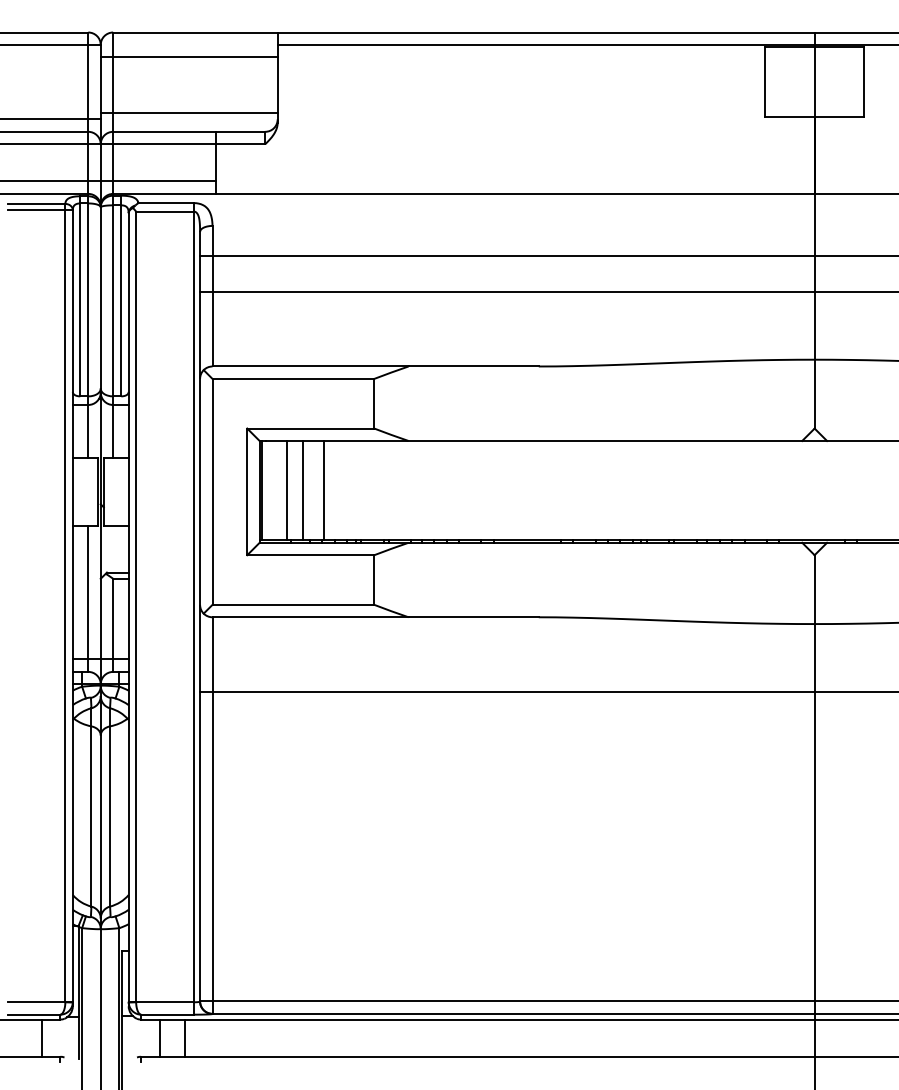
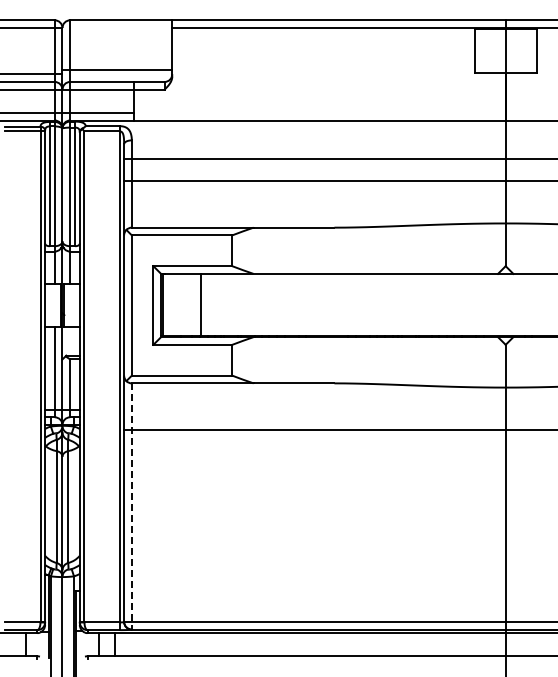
line: (189, 56) -> (117, 35), removed
line: (287, 490) -> (178, 304), removed
line: (302, 490) -> (187, 304), removed
line: (211, 817) -> (131, 507), solid -> dashed

